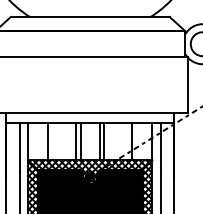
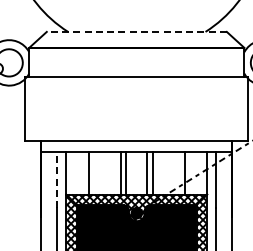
line: (90, 16) -> (136, 31), solid -> dashed
line: (20, 146) -> (57, 179), solid -> dashed

